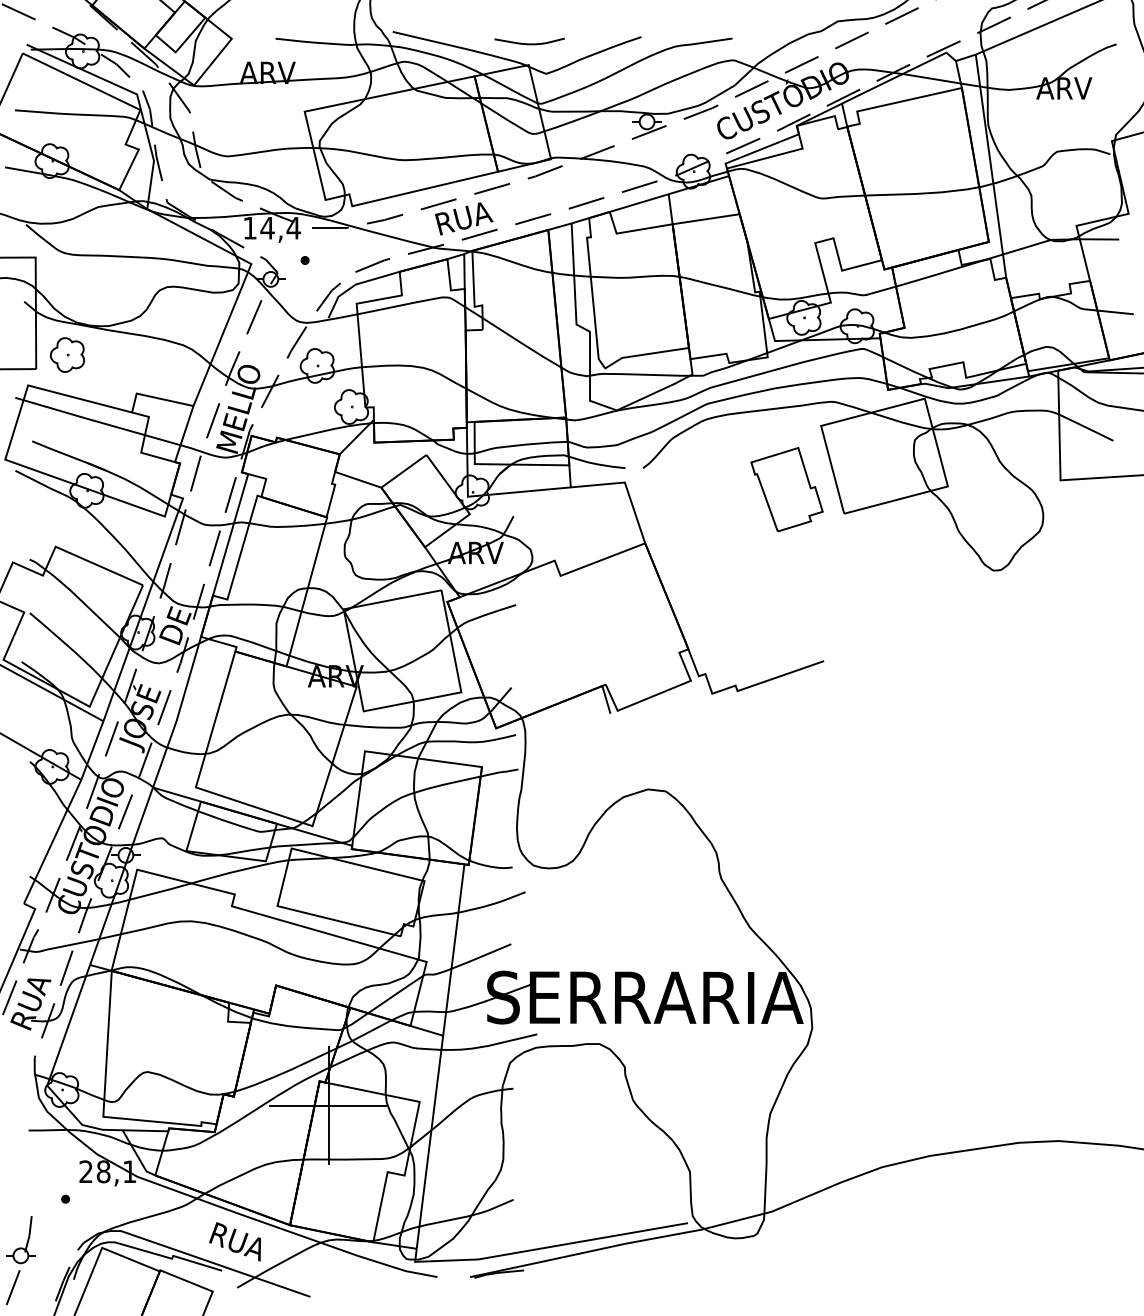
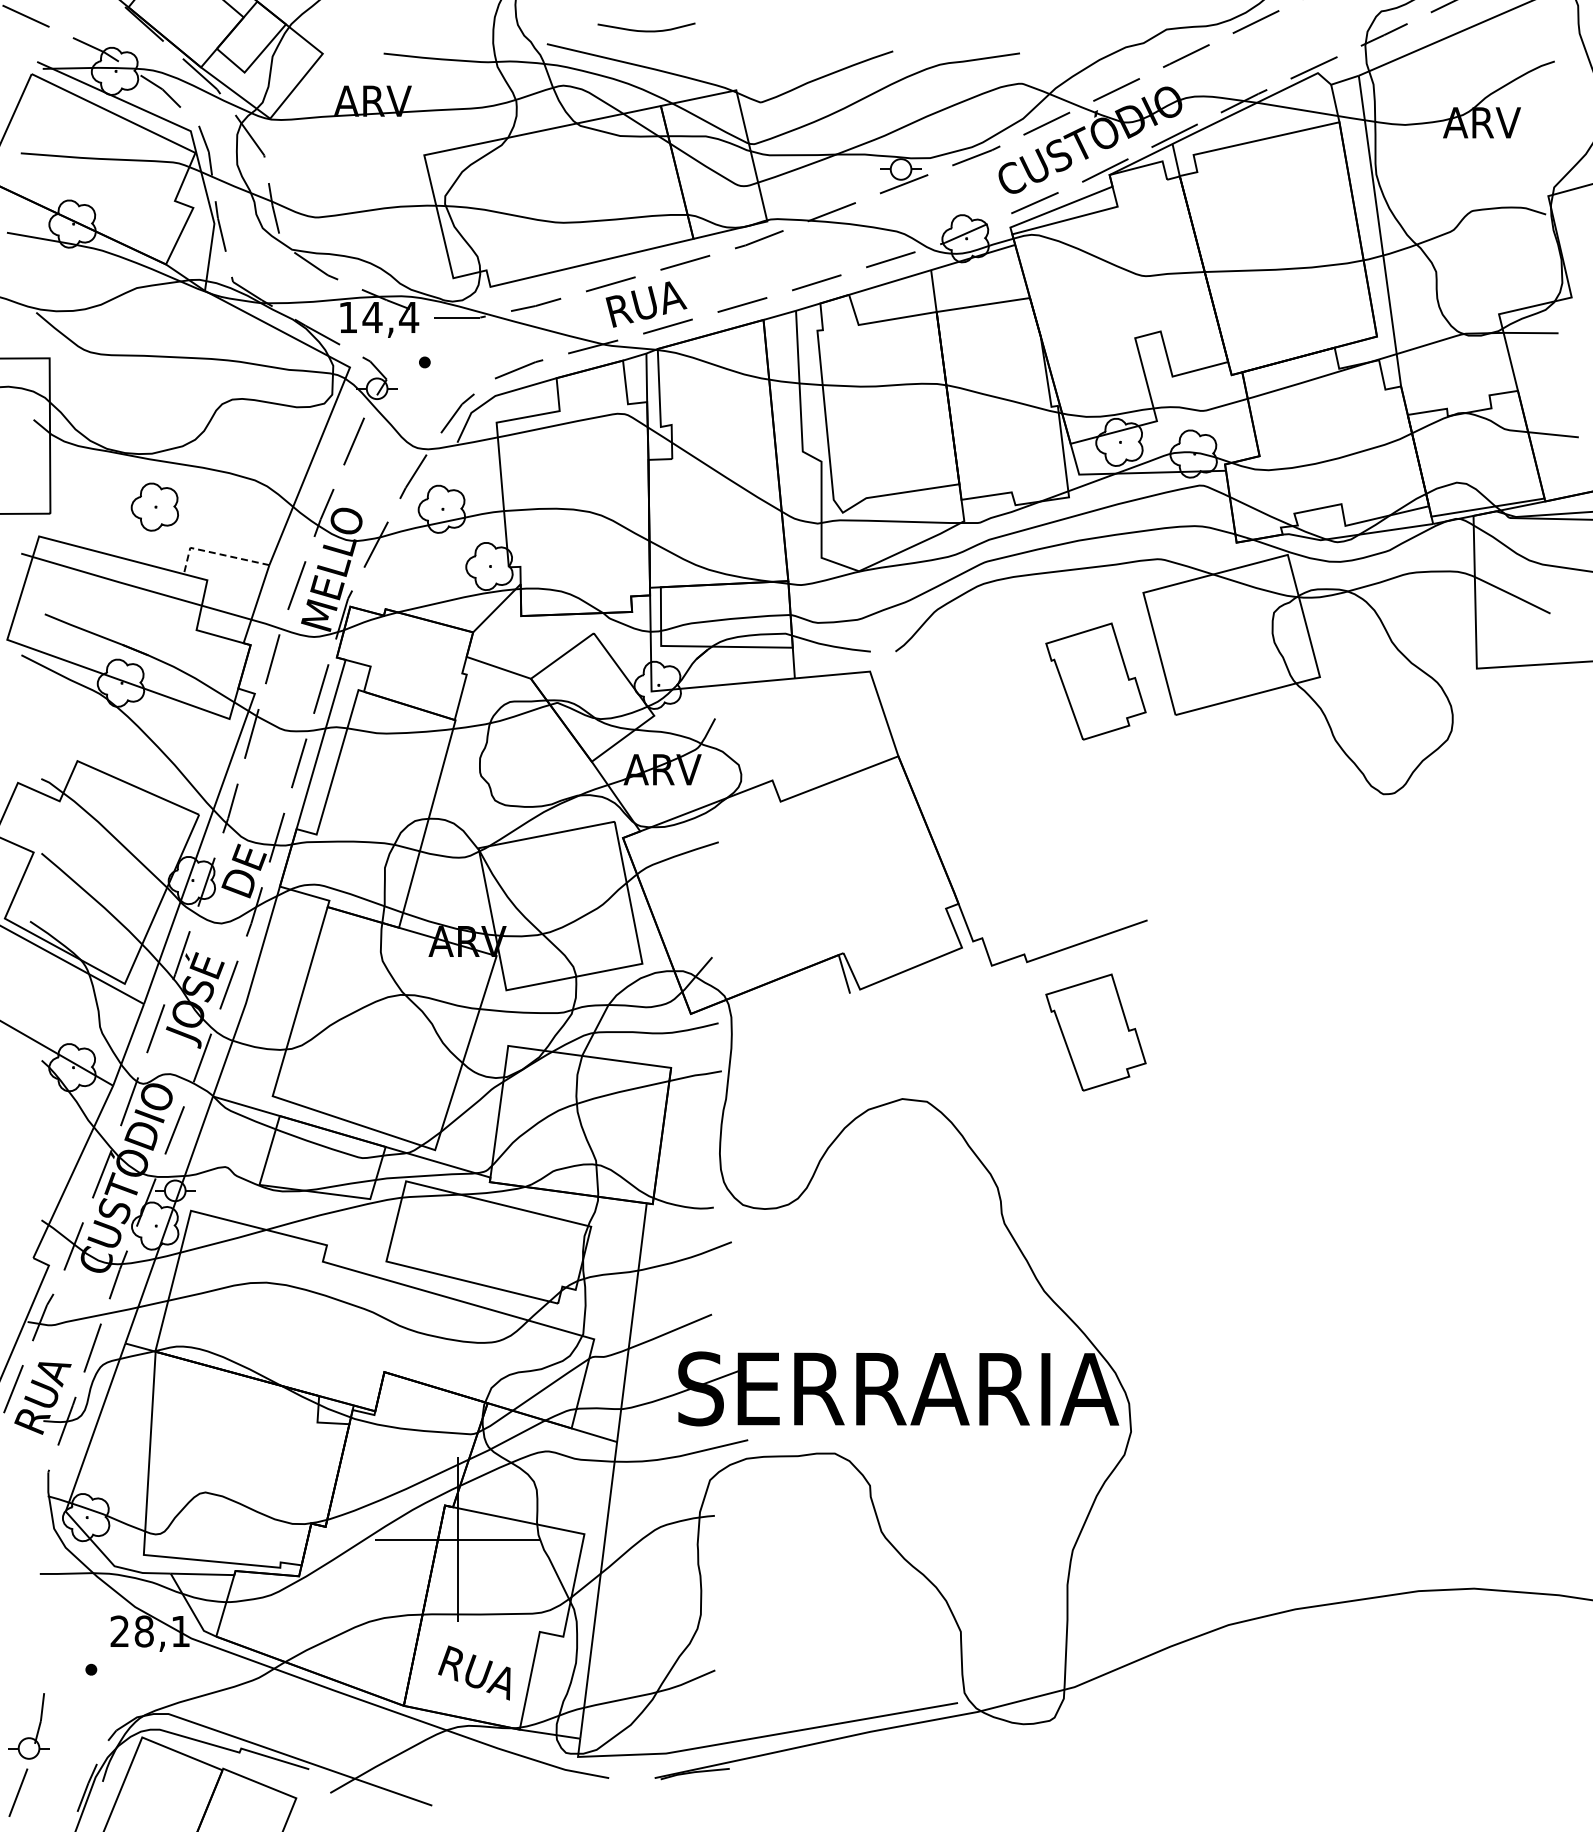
curve: (529, 43) -> (646, 30), moved
part: (67, 354) -> (154, 506), moved
line: (154, 397) -> (215, 553), solid -> dashed
part: (786, 741) -> (1095, 1032), added
text: (235, 1241) -> (474, 1672), moved

